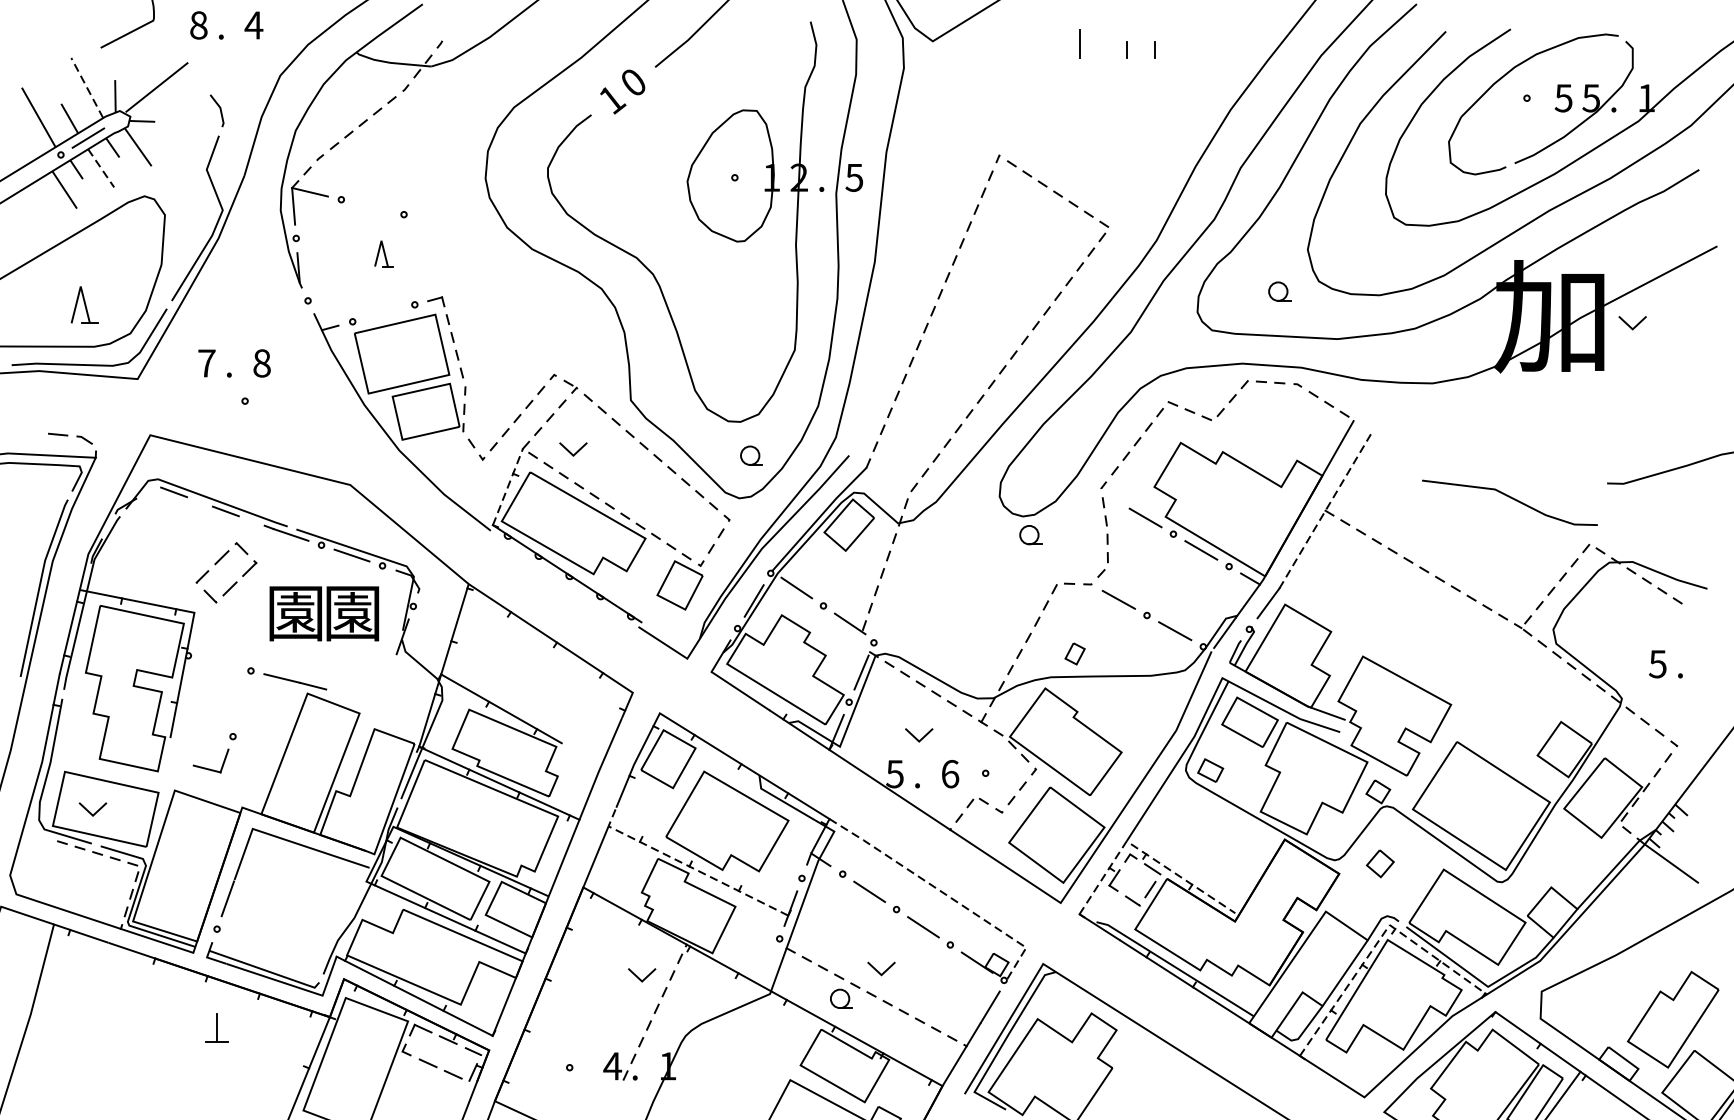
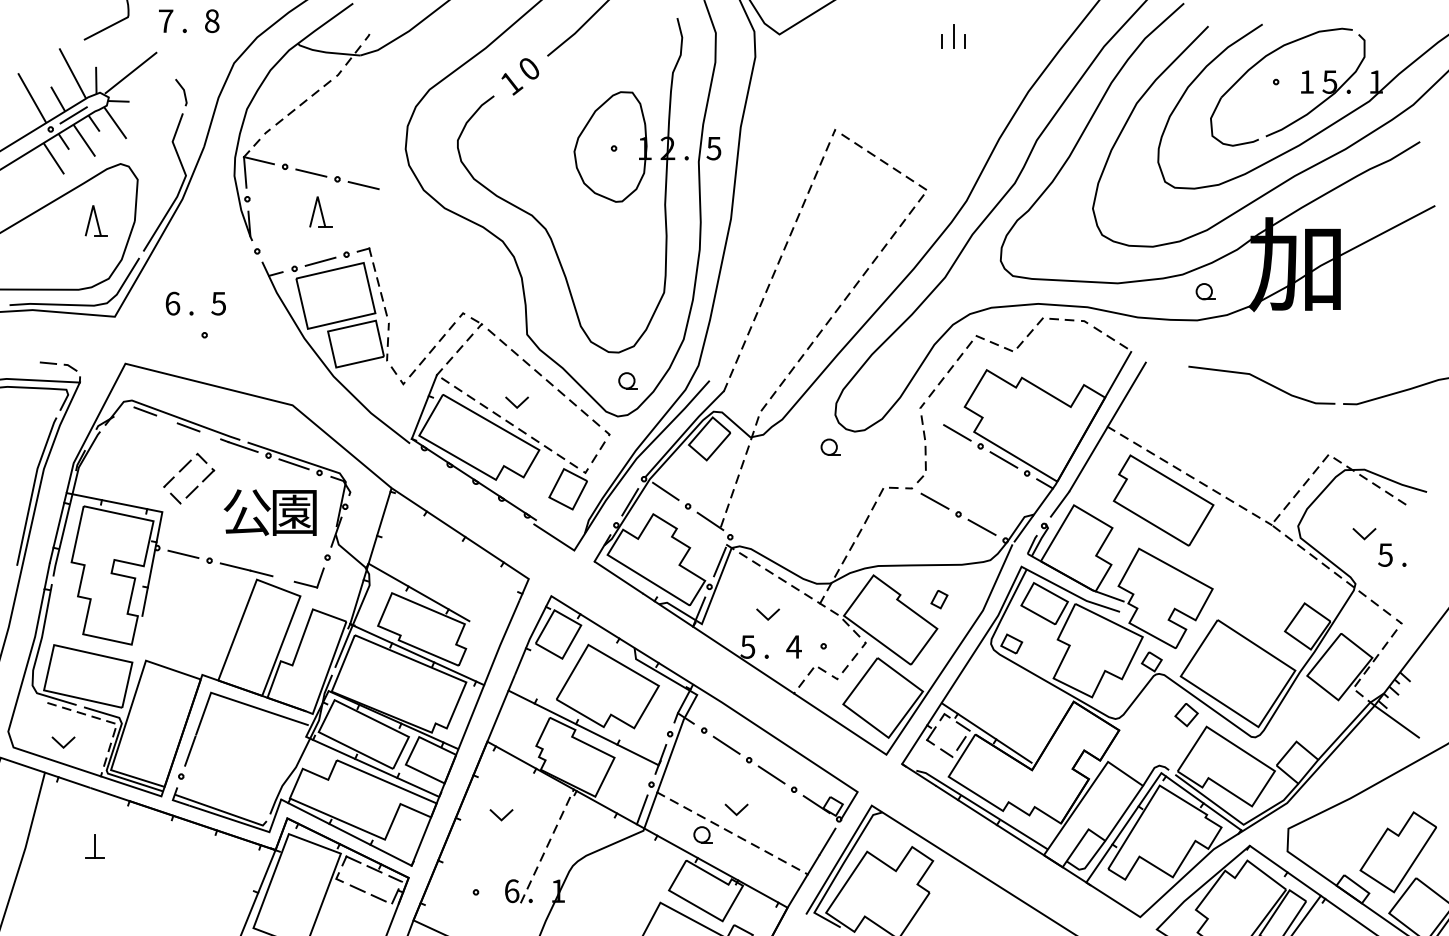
text: (198, 25) -> (165, 21), 8 -> 7
text: (253, 25) -> (211, 21), 4 -> 8
line: (1079, 43) -> (953, 36), moved
line: (86, 88) -> (72, 73), dashed -> solid
text: (1563, 97) -> (1306, 81), 5 -> 1
line: (101, 169) -> (84, 141), dashed -> solid
line: (372, 206) -> (311, 172), added
line: (435, 222) -> (363, 185), added
part: (383, 253) -> (320, 211), size x1.43
part: (1279, 291) -> (1205, 291), moved
part: (83, 304) -> (95, 220), moved
line: (383, 312) -> (320, 261), added
line: (1631, 326) -> (1363, 536), moved
text: (206, 363) -> (172, 303), 7 -> 6
text: (261, 363) -> (218, 303), 8 -> 5
line: (571, 451) -> (515, 404), moved
line: (508, 486) -> (424, 406), dashed -> solid
line: (1511, 499) -> (1263, 382), moved
line: (1325, 510) -> (1107, 426), dashed -> solid
part: (1030, 534) -> (830, 446), moved
part: (1392, 598) -> (1163, 500), added
text: (295, 613) -> (246, 512), 園 -> 公
part: (1075, 653) -> (939, 599), moved
line: (219, 663) -> (183, 554), added
part: (224, 756) -> (320, 574), moved
text: (949, 773) -> (793, 646), 6 -> 4
line: (90, 811) -> (61, 744), moved
line: (1144, 853) -> (956, 713), dashed -> solid
part: (1380, 864) -> (1186, 715), moved
line: (688, 865) -> (575, 723), dashed -> solid
line: (945, 894) -> (790, 747), dashed -> solid
line: (1379, 941) -> (1152, 786), dashed -> solid
line: (767, 968) -> (641, 809), added
line: (639, 978) -> (499, 817), moved
part: (216, 1028) -> (94, 846), moved
text: (612, 1066) -> (511, 891), 4 -> 6

